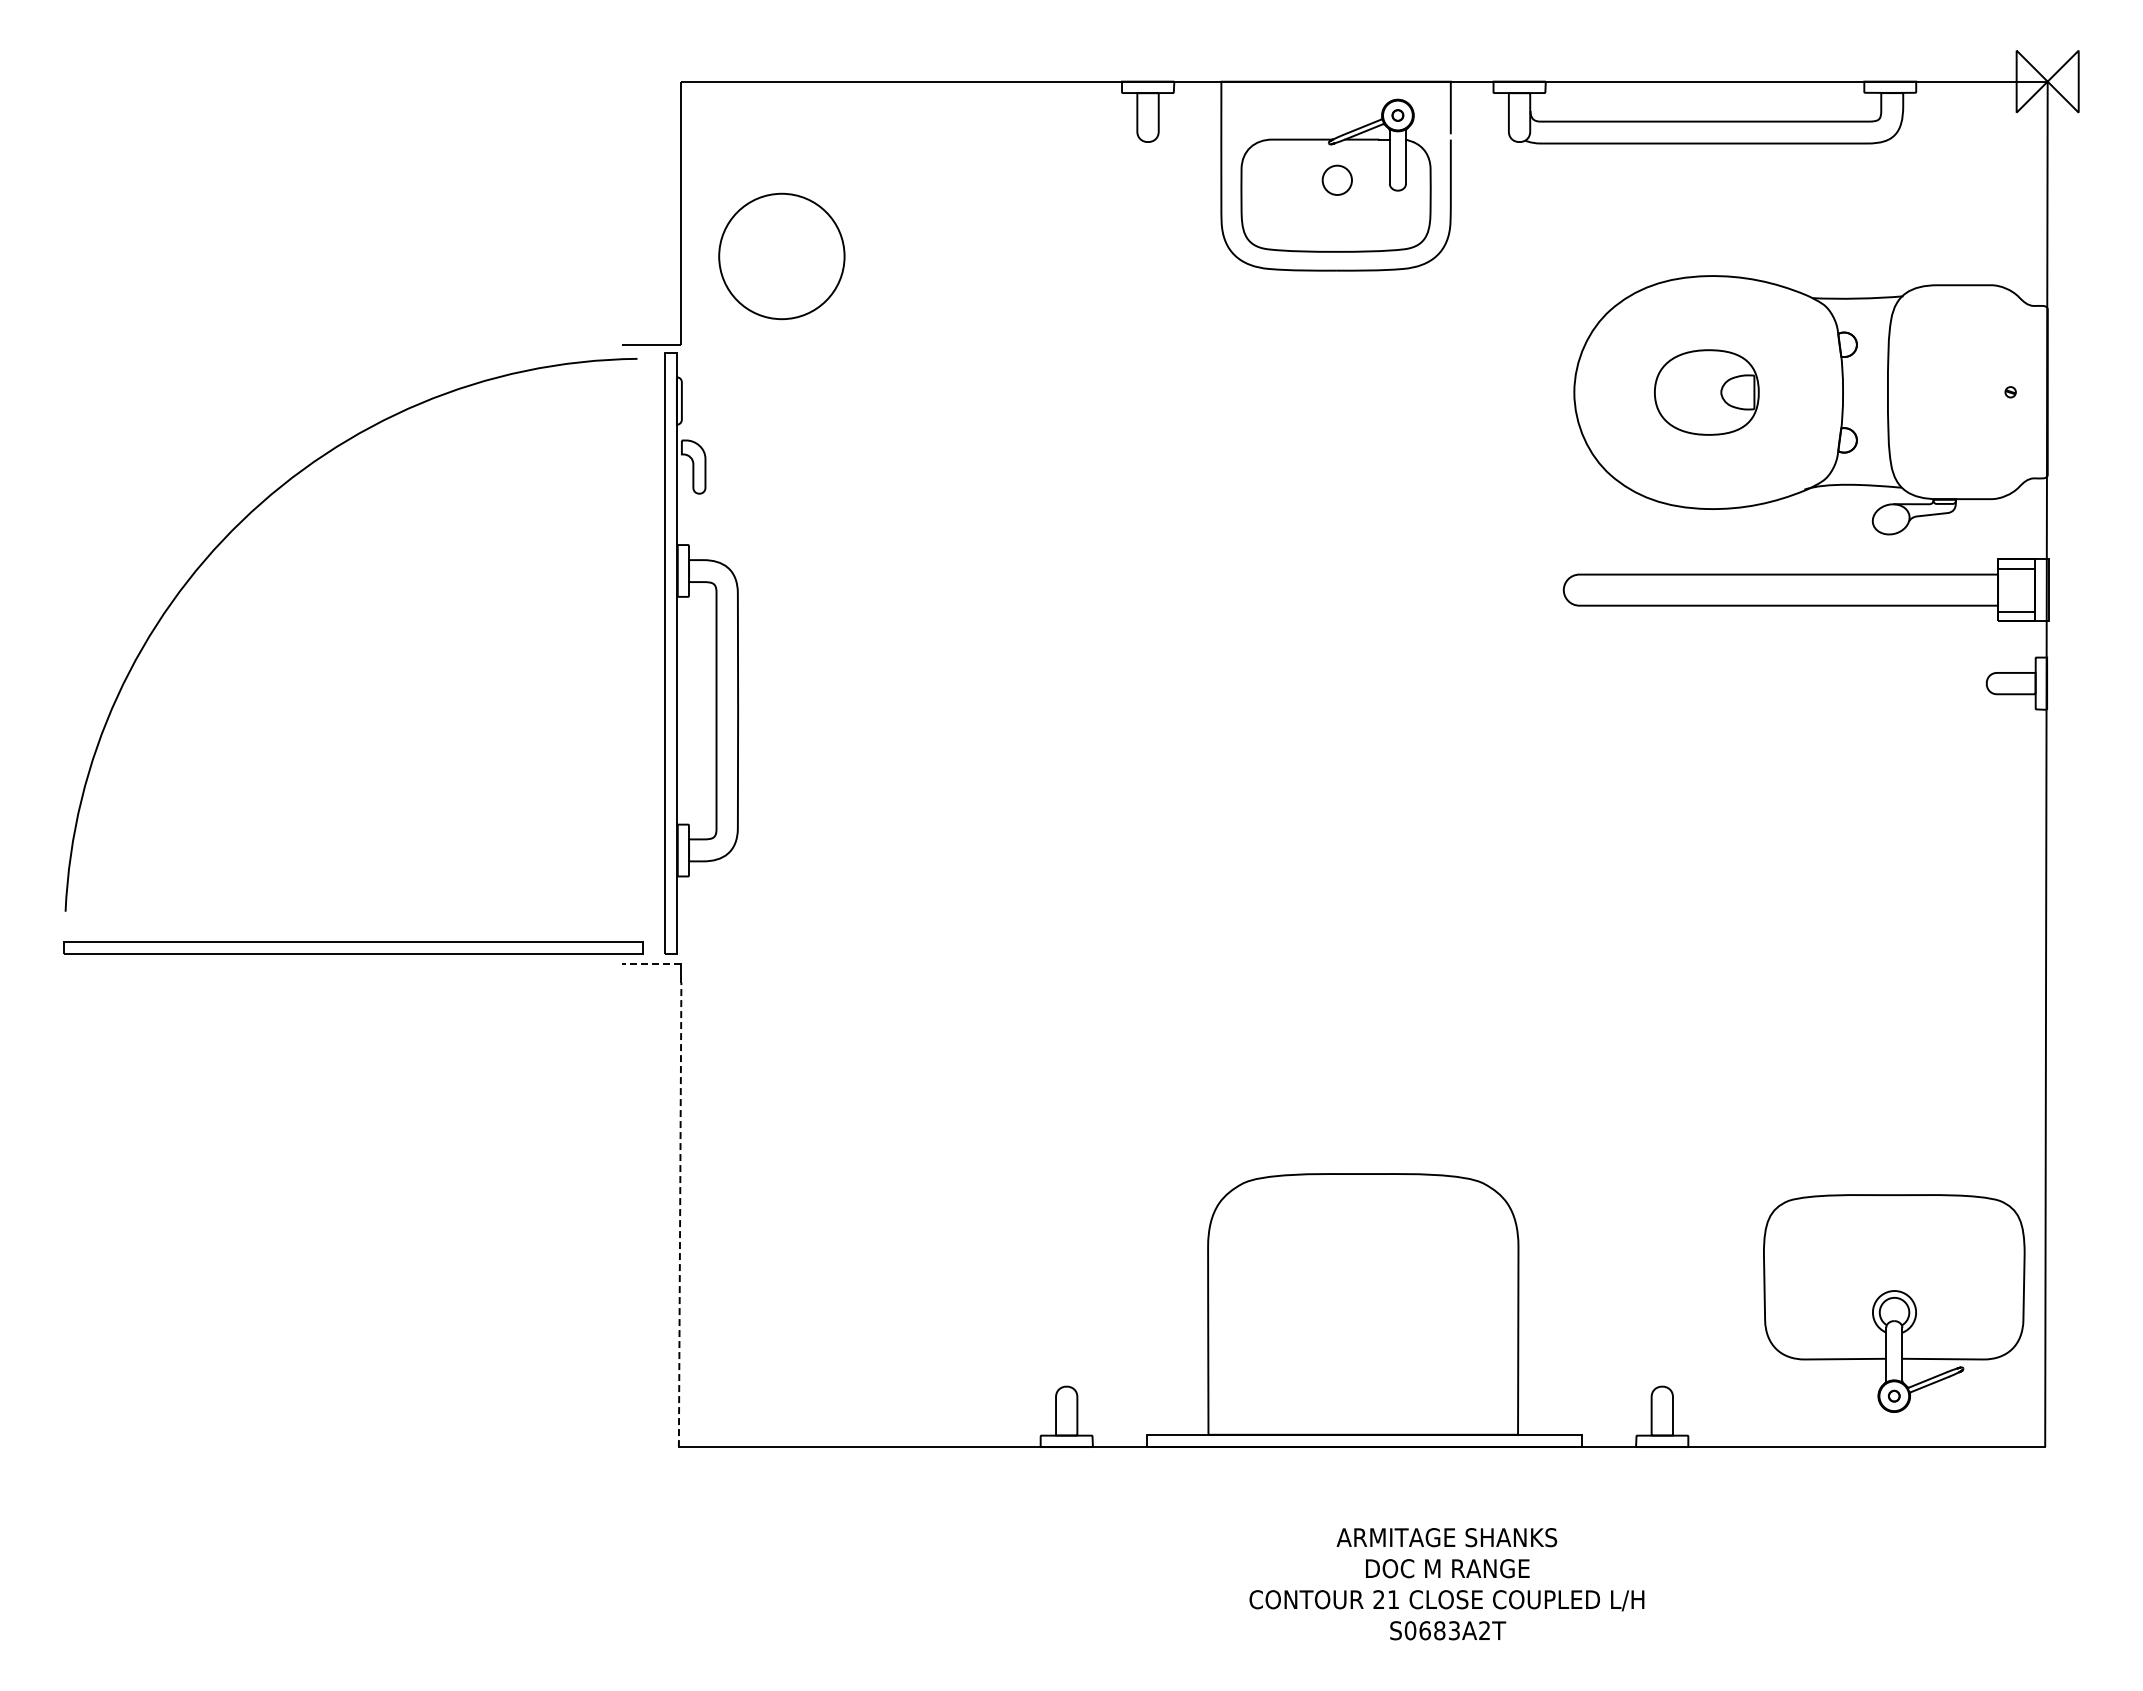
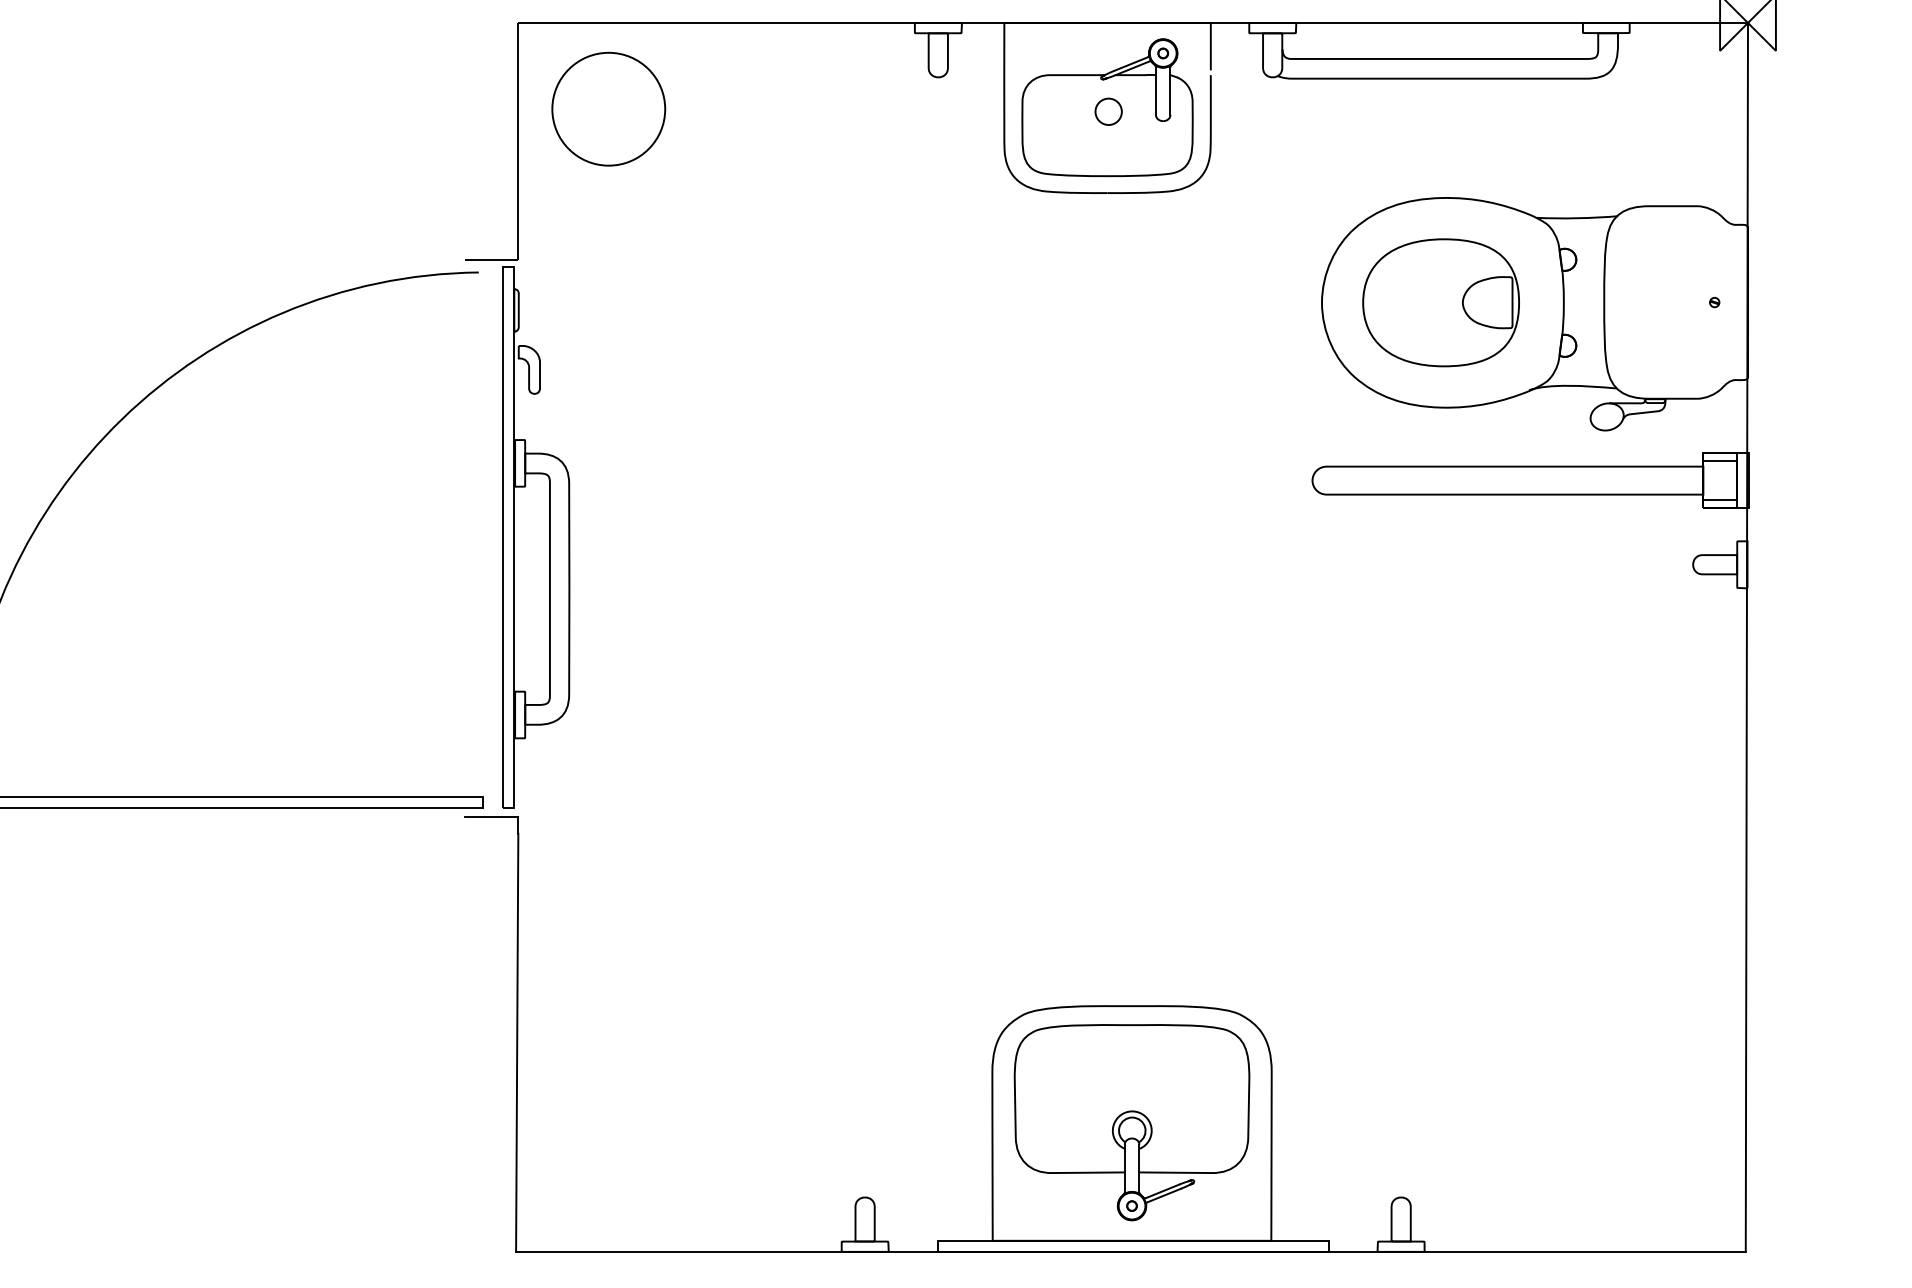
part: (781, 256) -> (608, 109), moved
part: (1706, 392) -> (1440, 302), size x1.67
line: (651, 963) -> (491, 816), dashed -> solid
line: (680, 1214) -> (517, 1042), dashed -> solid
part: (1894, 1303) -> (1132, 1122), moved

